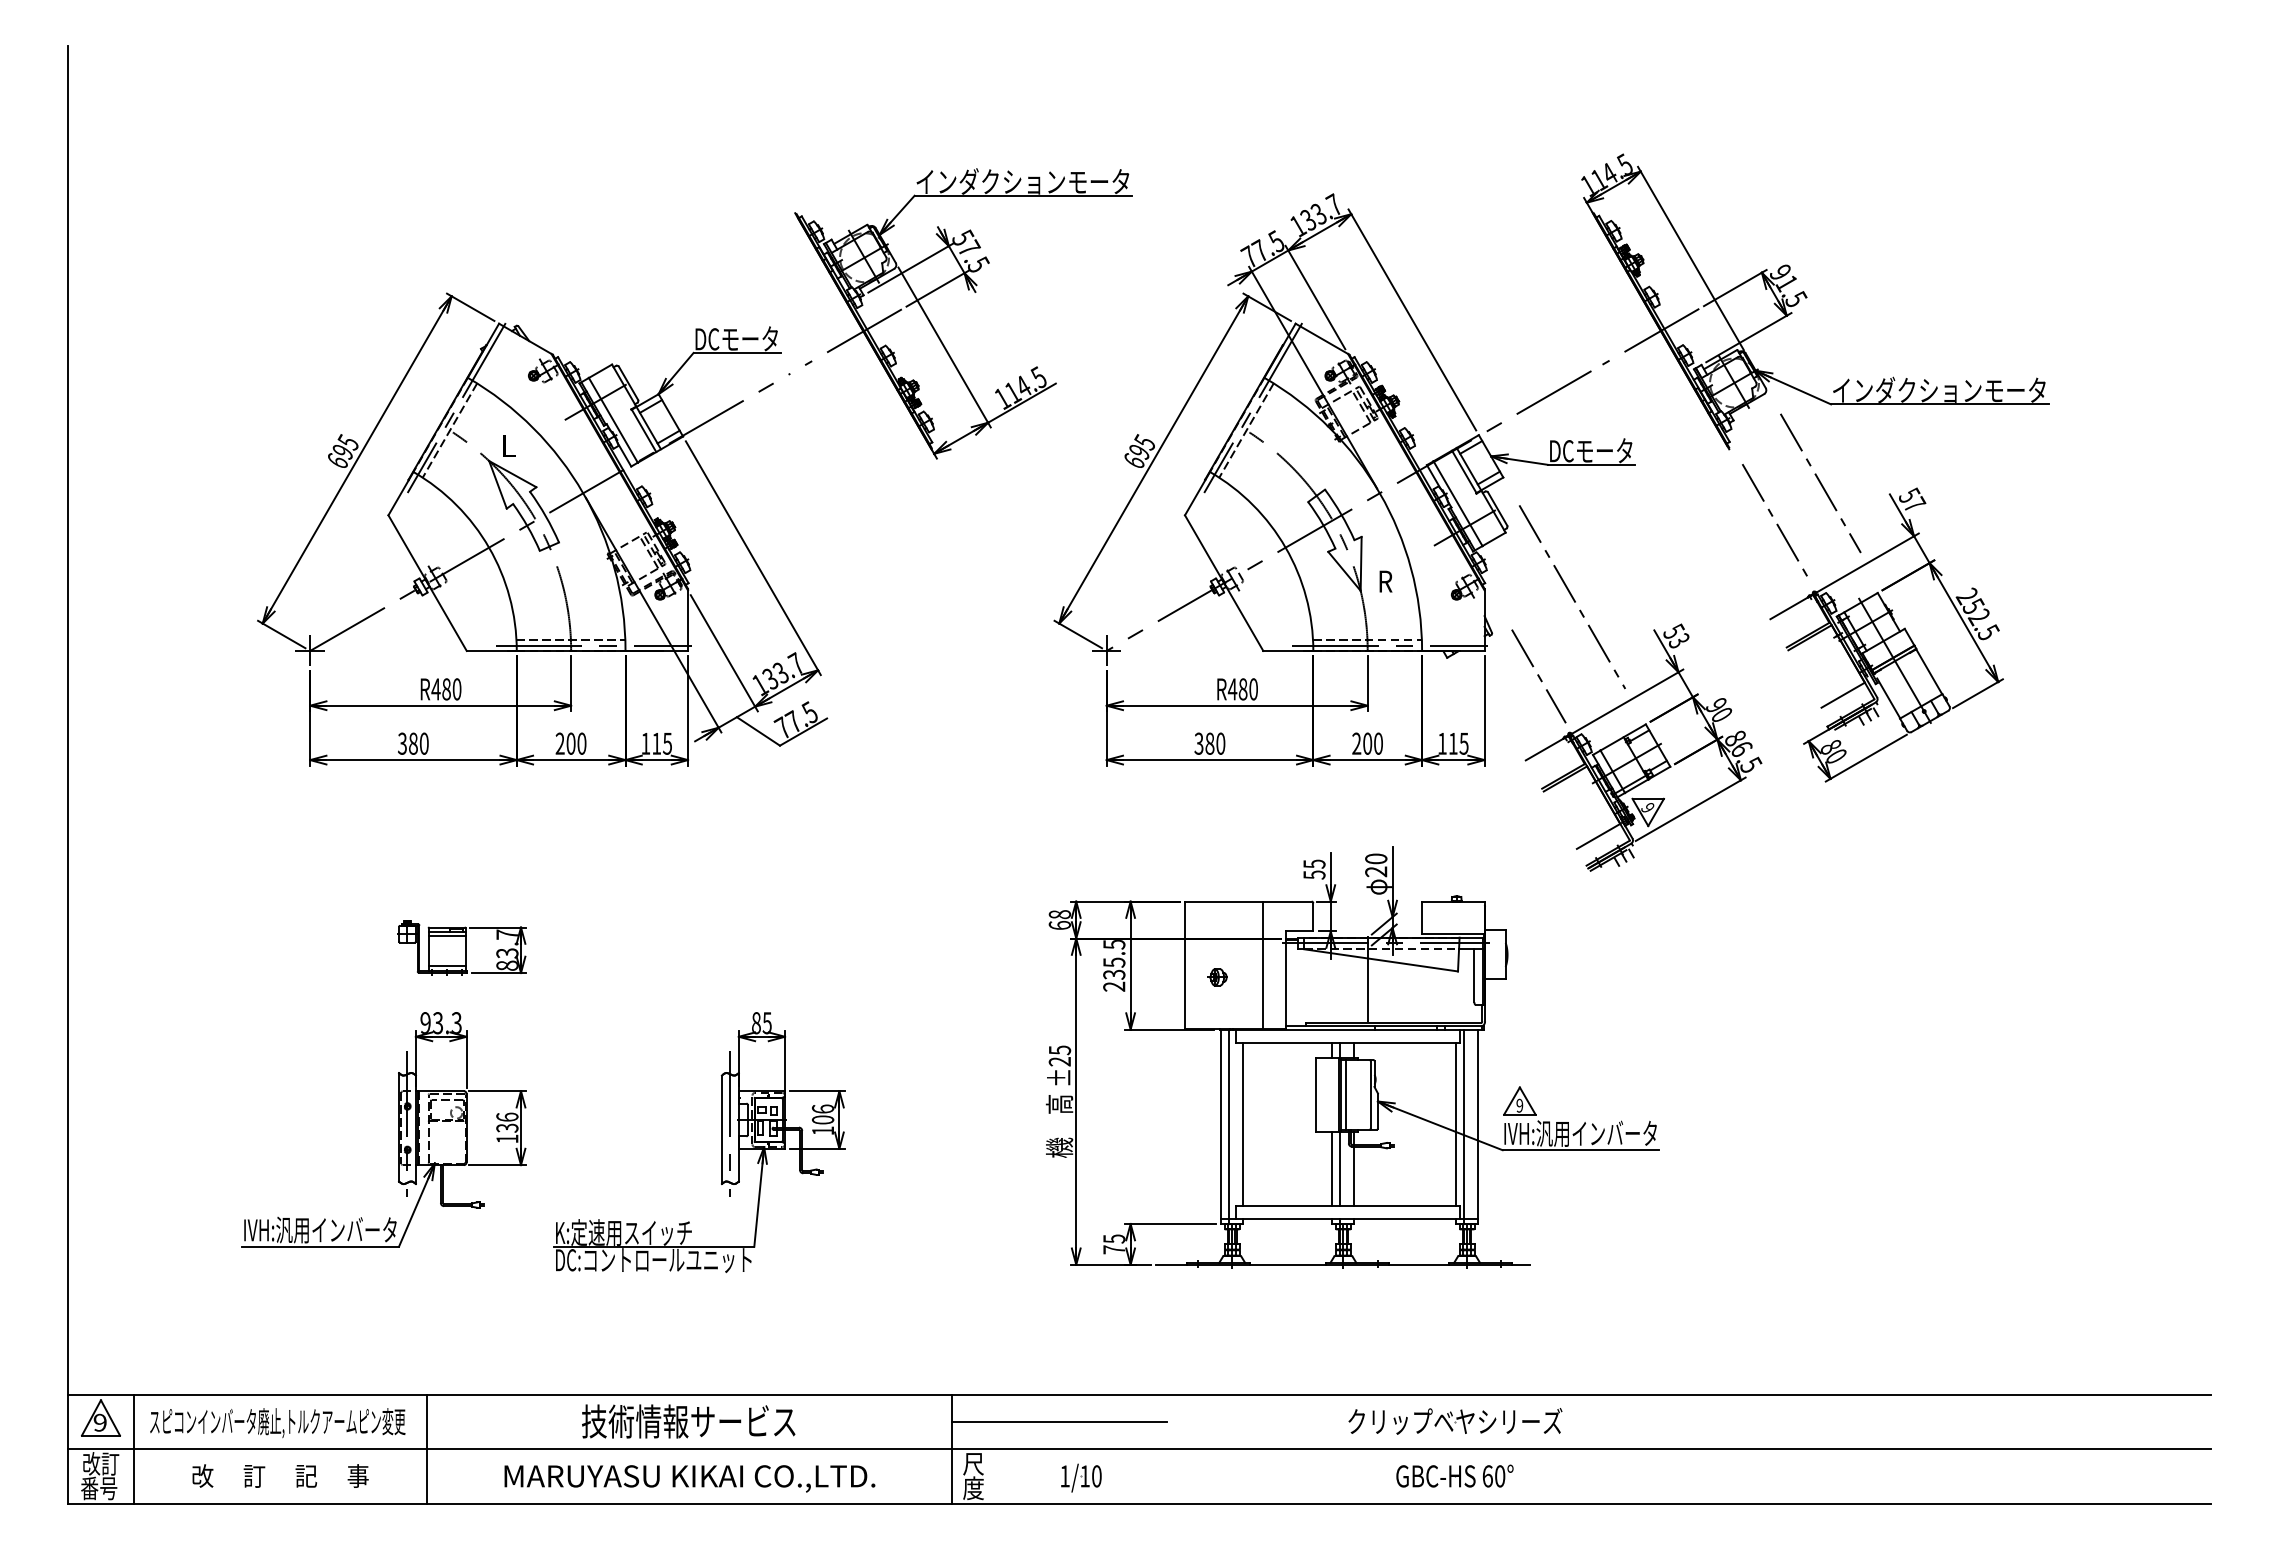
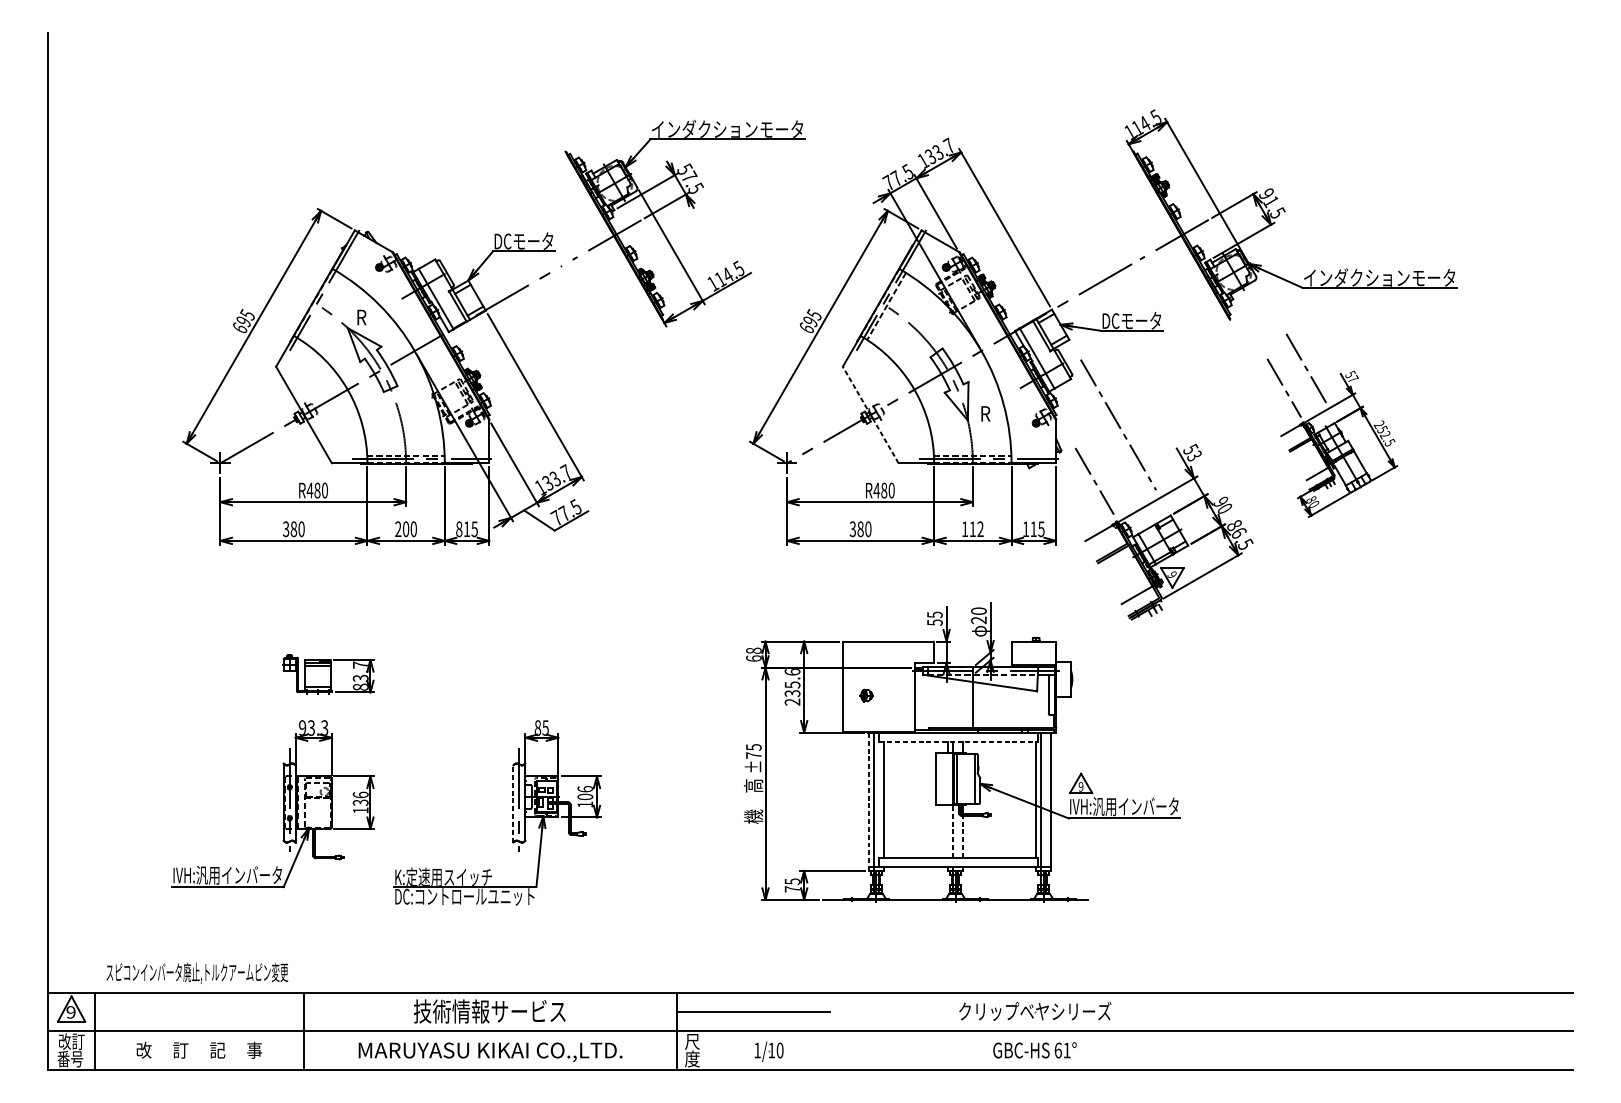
line: (449, 430) -> (319, 306), removed
text: (508, 445) -> (361, 317), L -> R
line: (1223, 582) -> (870, 414), solid -> dashed
part: (1872, 597) -> (1332, 425), size x0.7
text: (645, 743) -> (459, 529), 115 -> 815
text: (1367, 743) -> (972, 529), 200 -> 112
text: (1114, 944) -> (792, 672), 235.5 -> 235.6
line: (1263, 965) -> (898, 687), removed
line: (1348, 1043) -> (959, 742), solid -> dashed
text: (1059, 1061) -> (753, 755), ±25 -> ±75
line: (1221, 1126) -> (868, 801), solid -> dashed
line: (721, 1129) -> (513, 803), solid -> dashed
line: (1332, 1168) -> (947, 831), removed
line: (1340, 1168) -> (953, 831), solid -> dashed
line: (1354, 1175) -> (963, 836), solid -> dashed
text: (277, 1423) -> (197, 973), moved
text: (1500, 1476) -> (1067, 1050), 60° -> 61°

